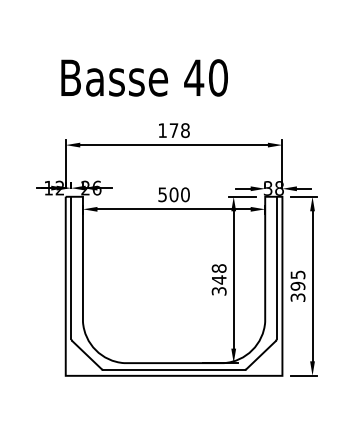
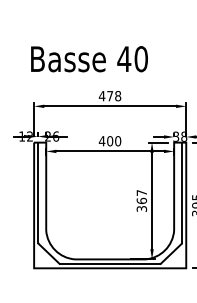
text: (162, 130) -> (102, 96), 178 -> 478
text: (162, 194) -> (102, 141), 500 -> 400
text: (218, 274) -> (141, 197), 348 -> 367

